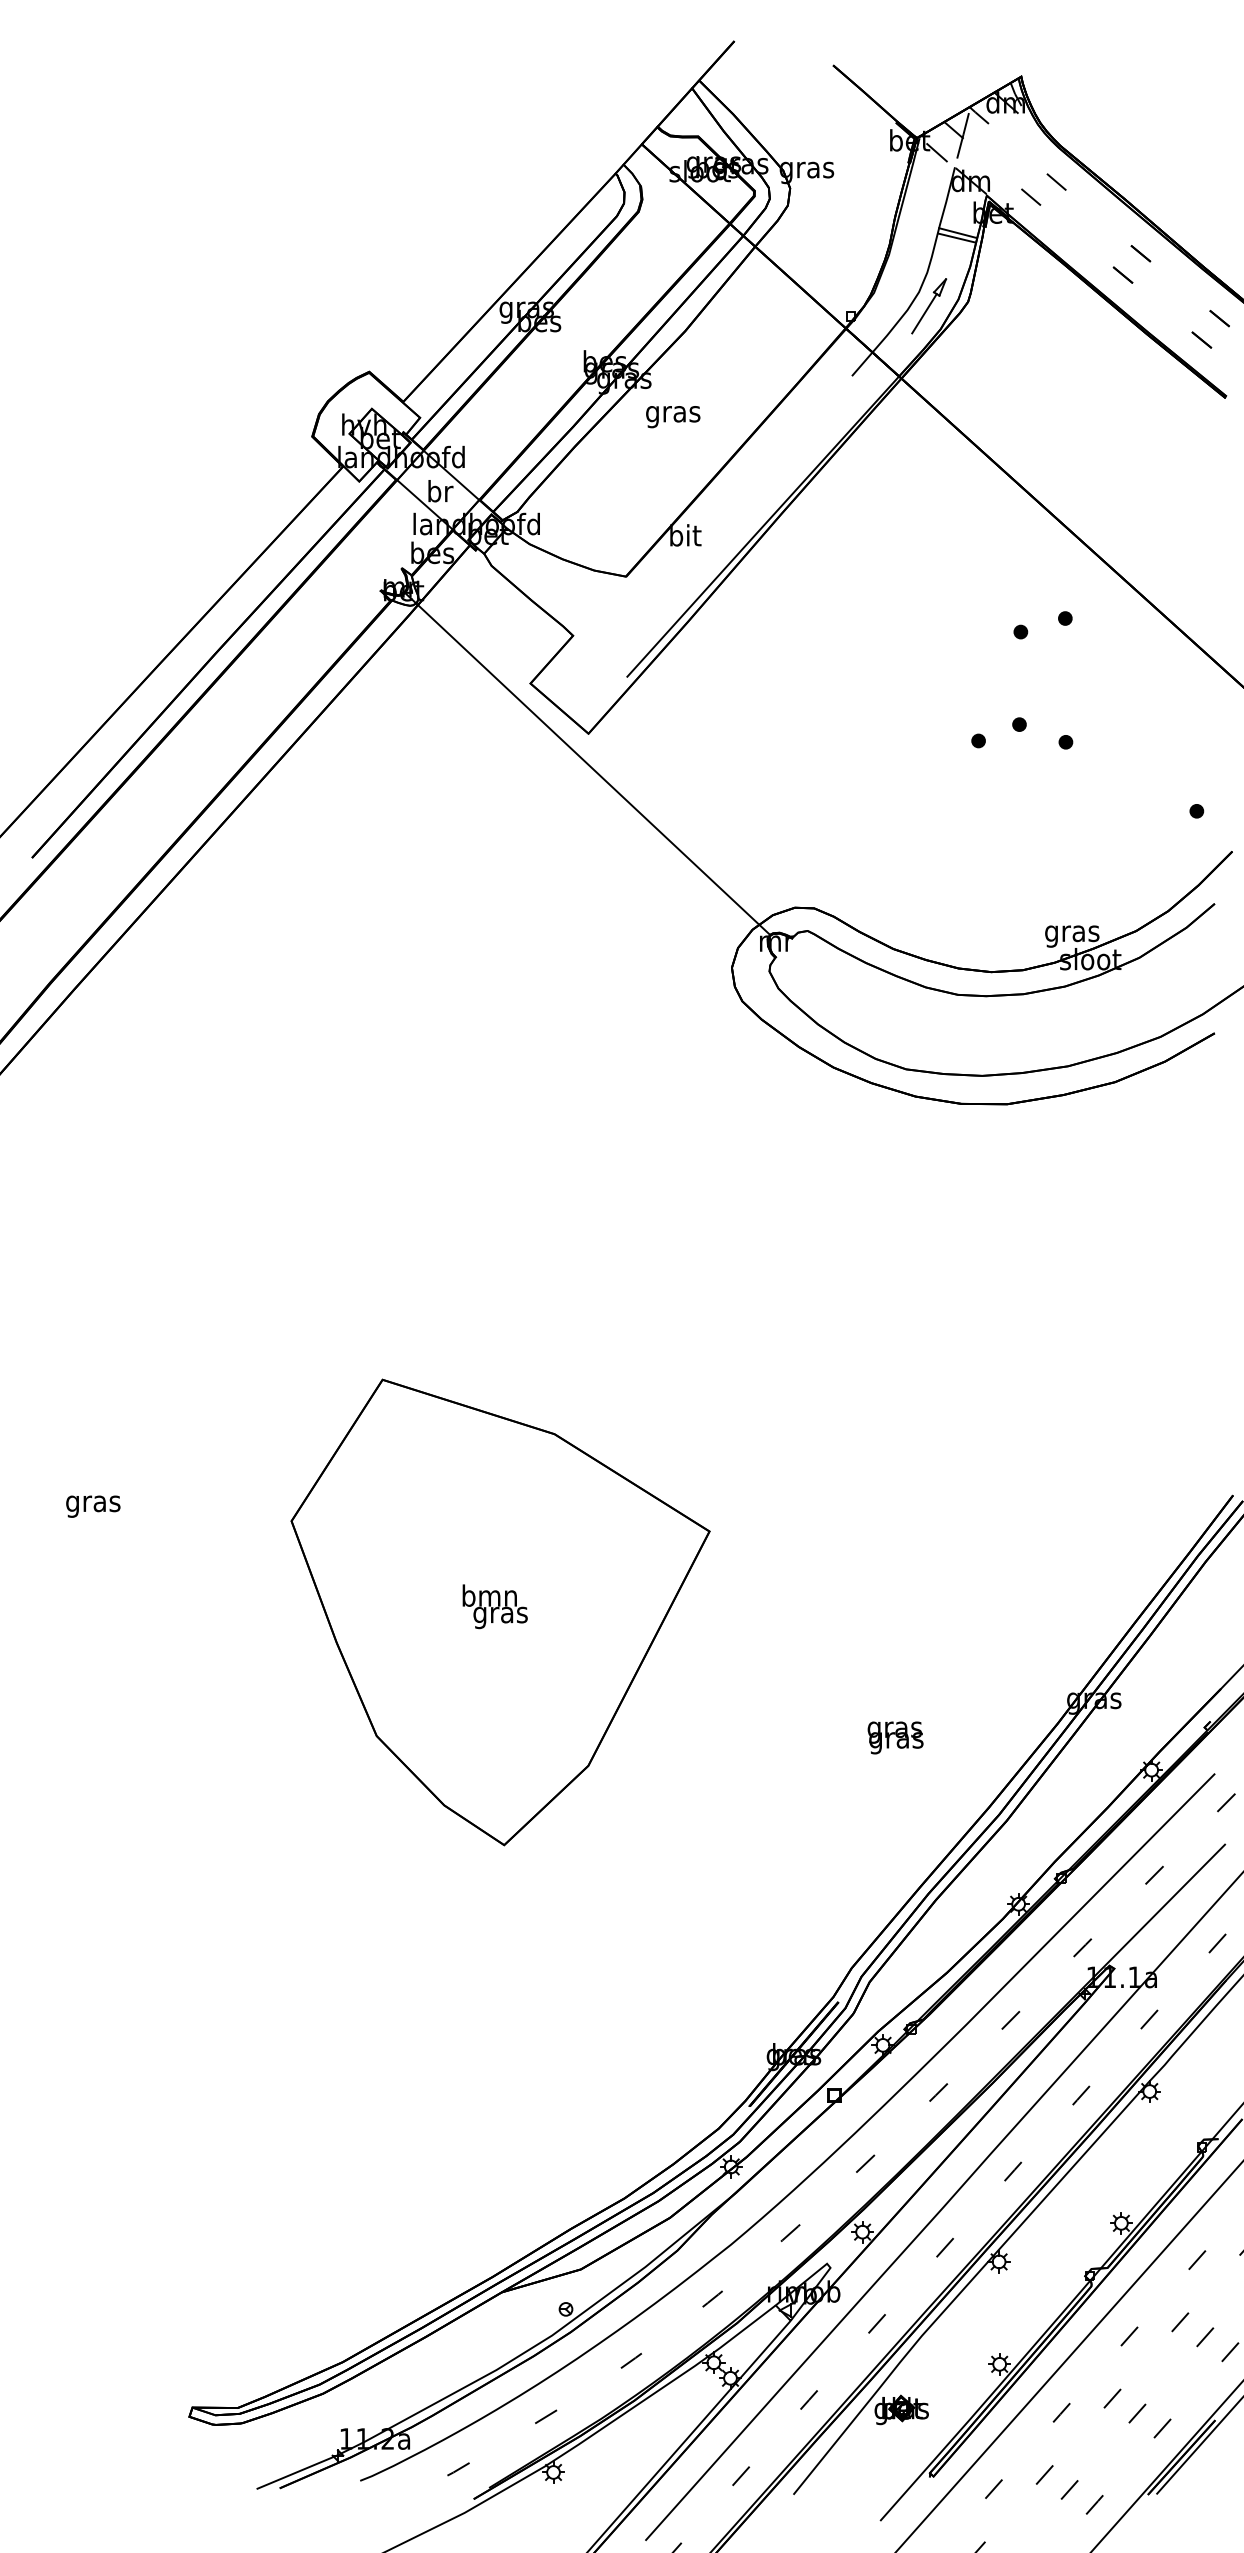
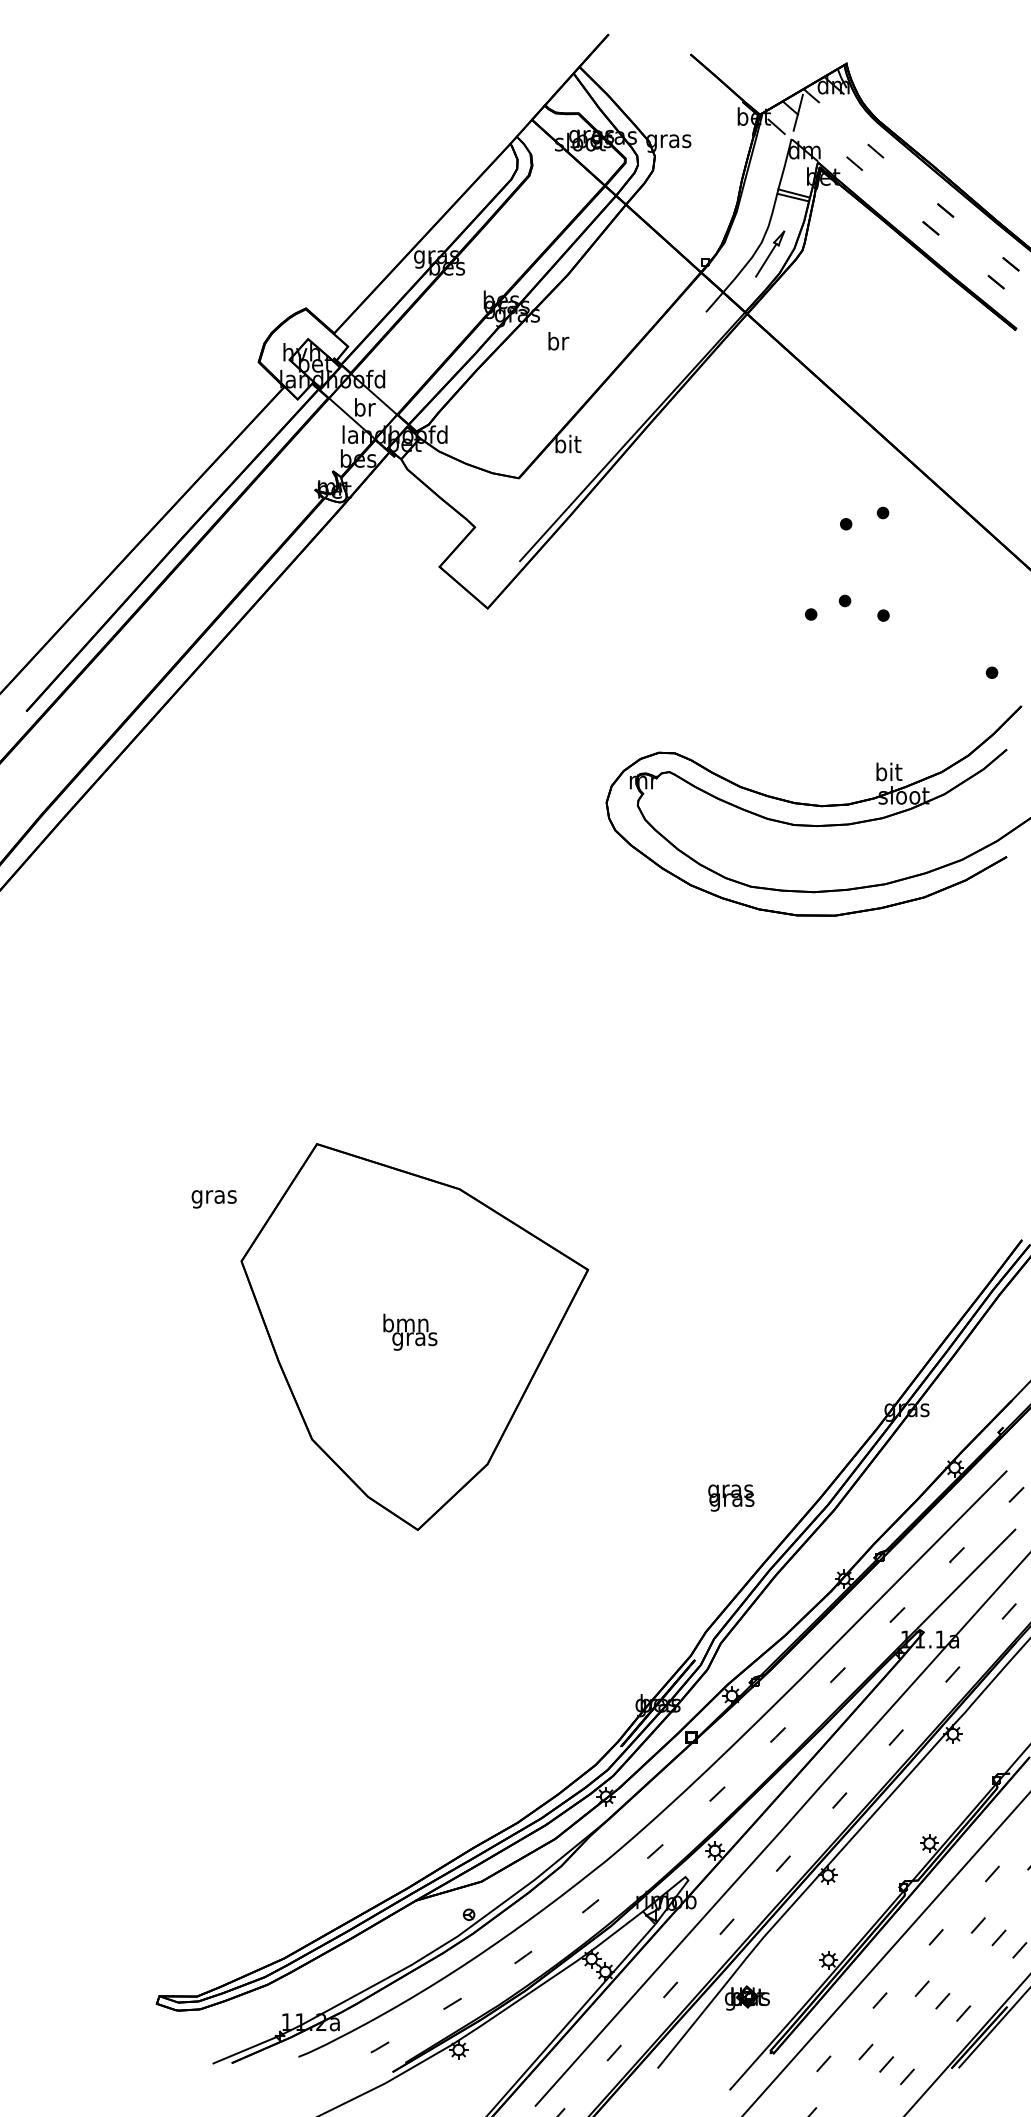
text: (672, 414) -> (557, 343), gras -> br
line: (587, 763) -> (486, 633), removed
text: (1071, 932) -> (888, 773), gras -> bit
text: (92, 1506) -> (213, 1199), moved
text: (895, 1737) -> (731, 1497), moved

